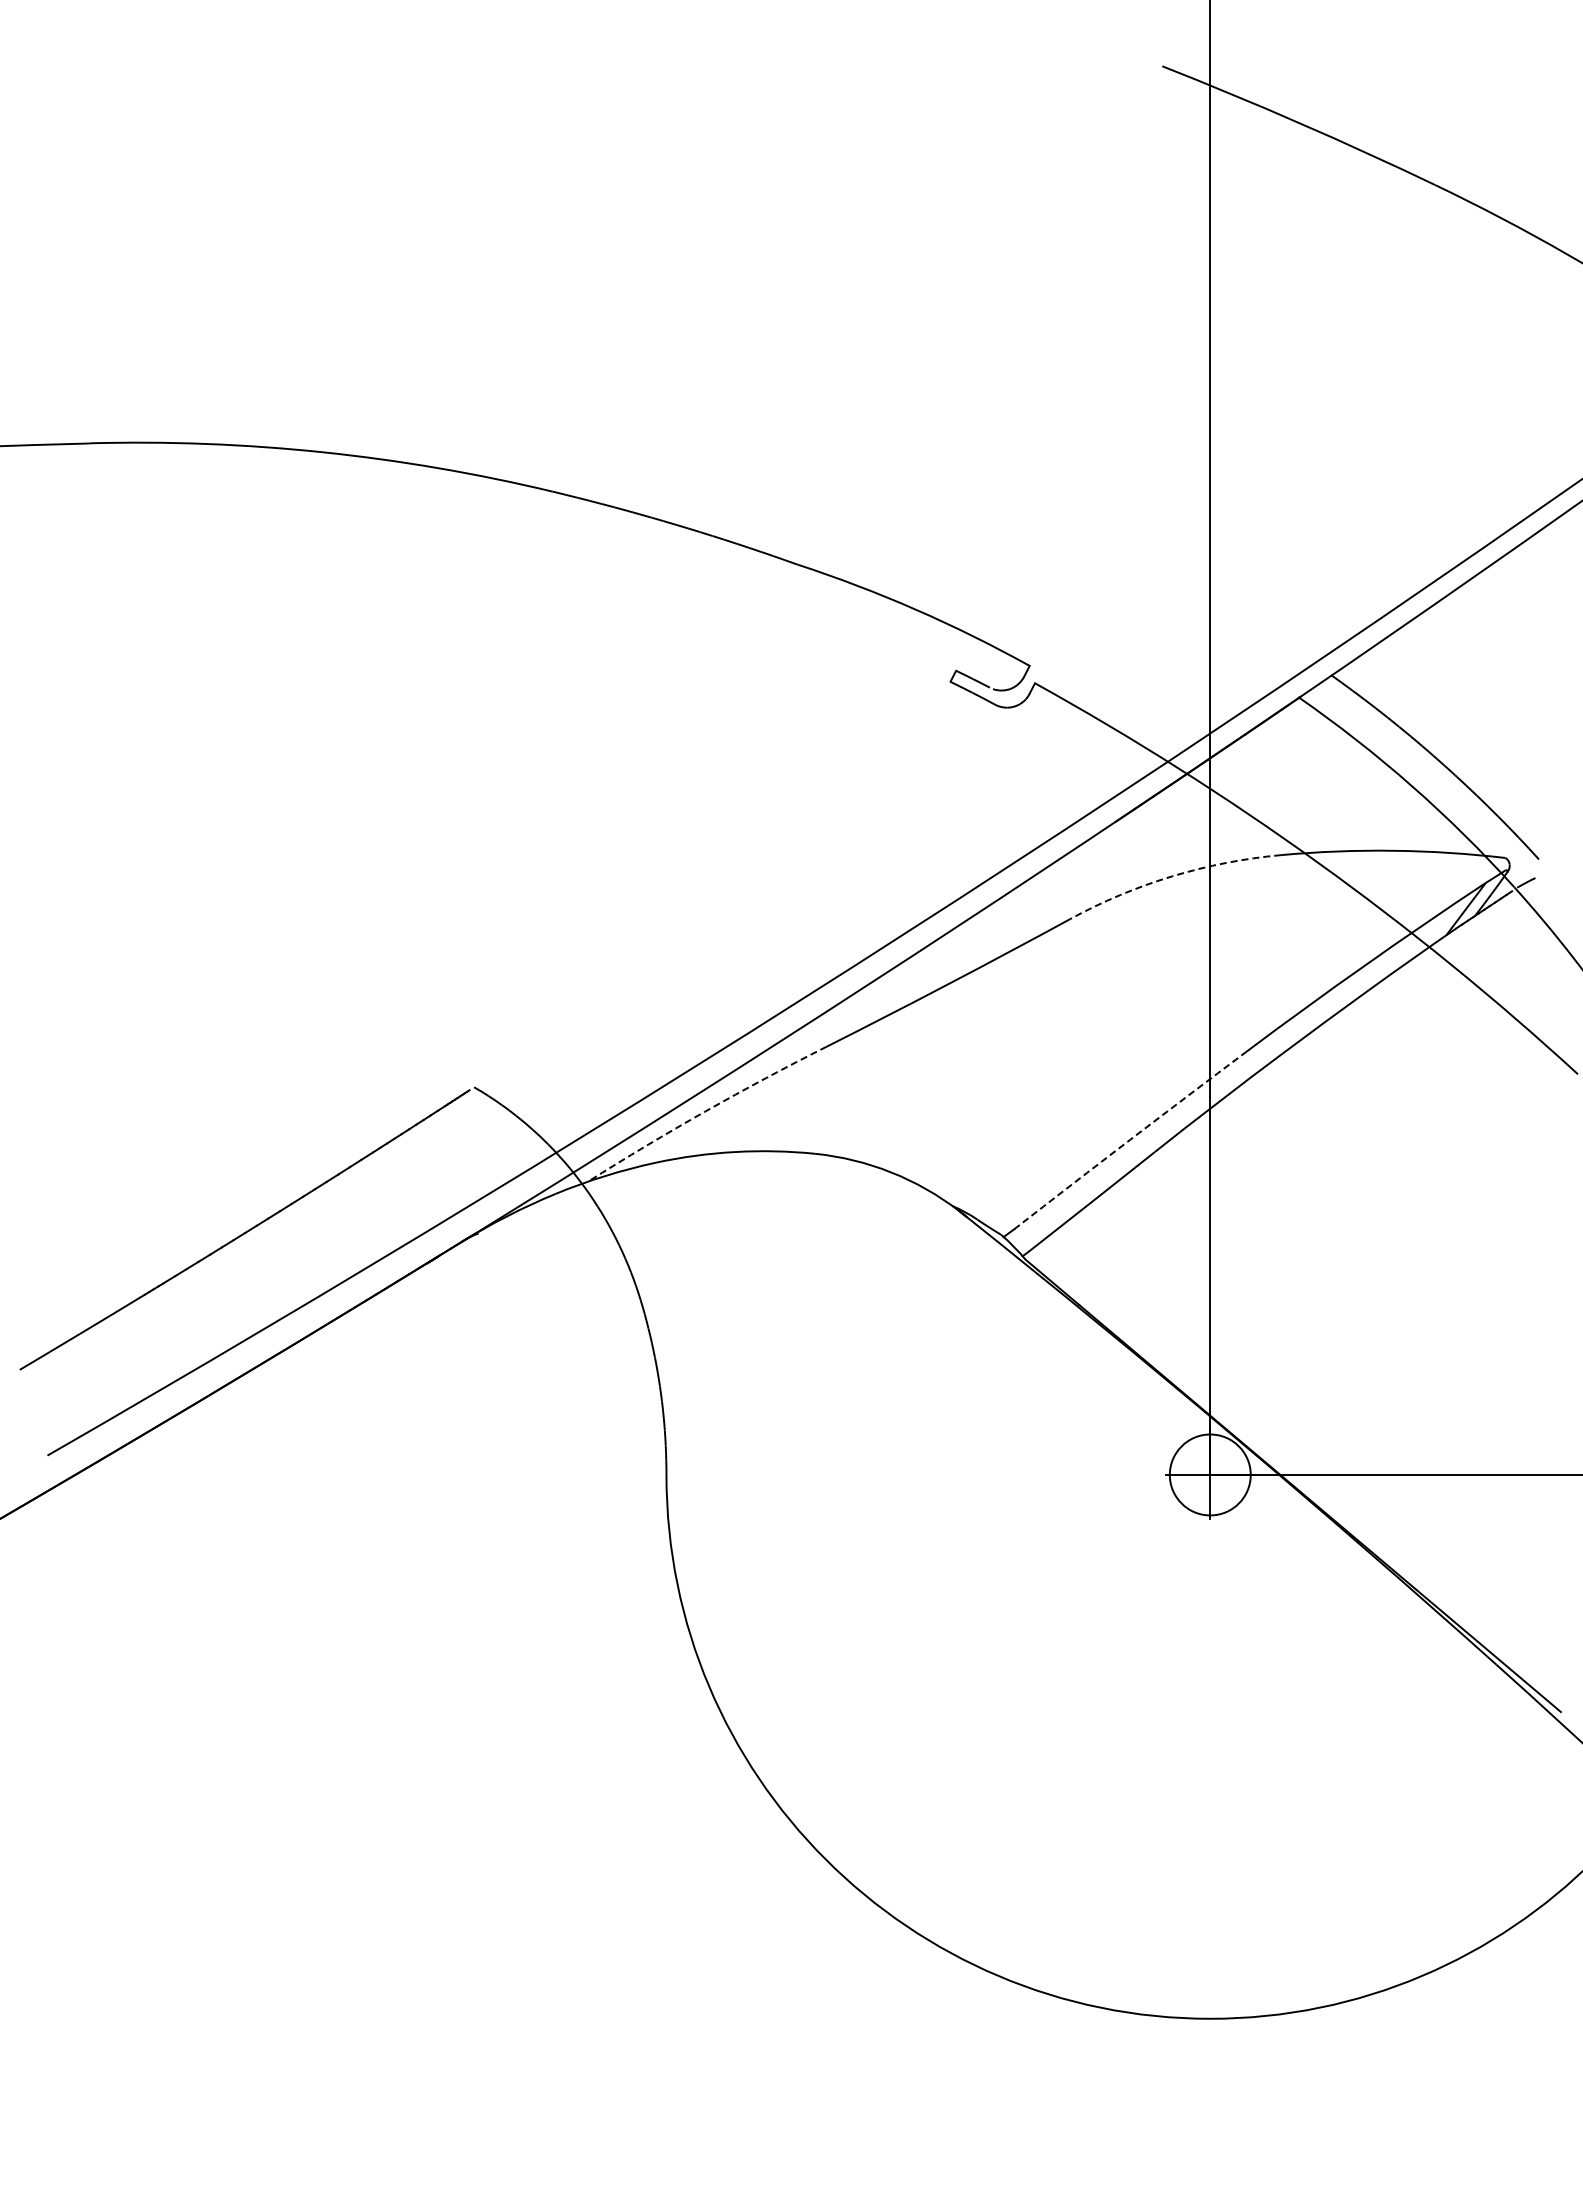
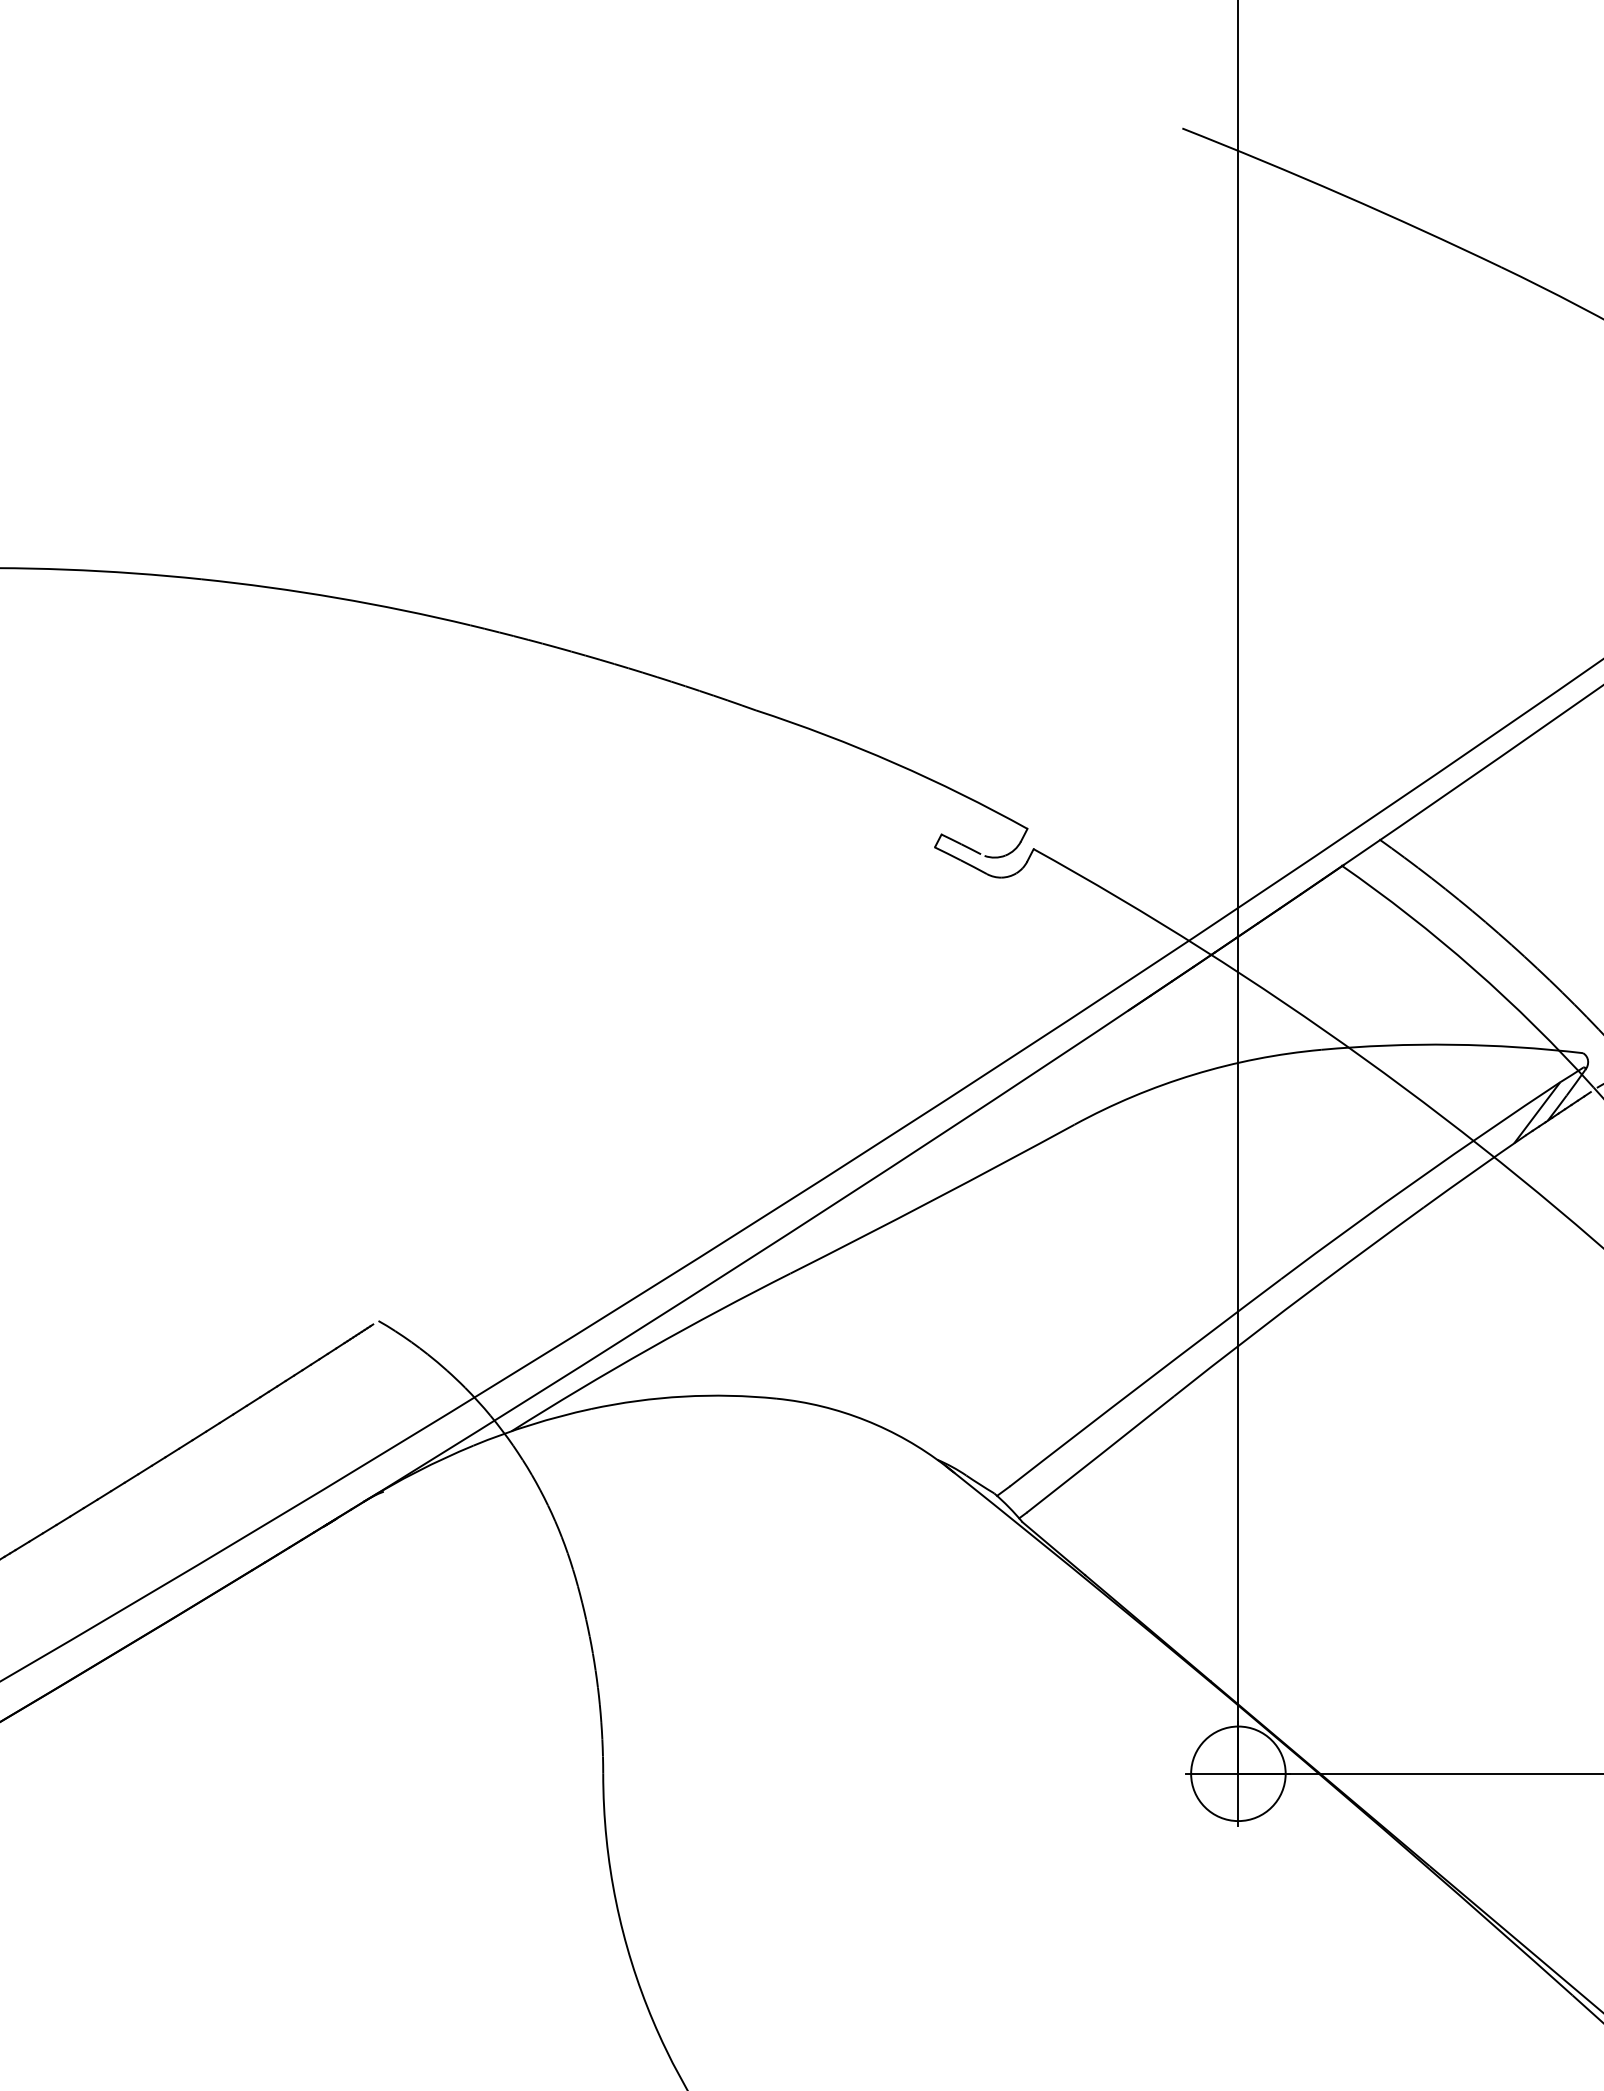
arc: (1172, 876) -> (1194, 1074), dashed -> solid
arc: (705, 1111) -> (648, 1349), dashed -> solid
arc: (1130, 1139) -> (1145, 1381), dashed -> solid

